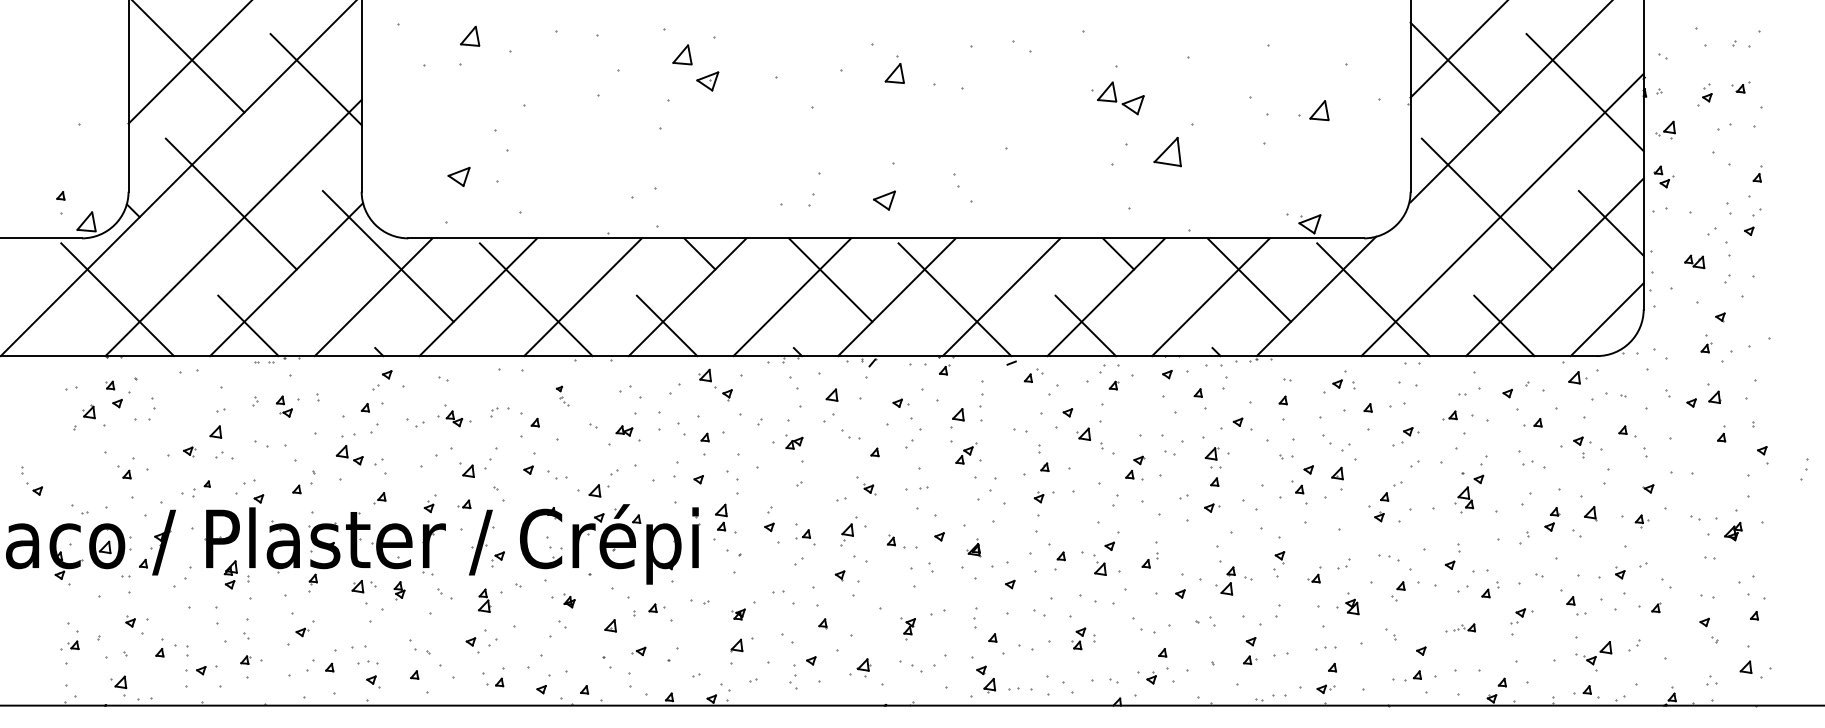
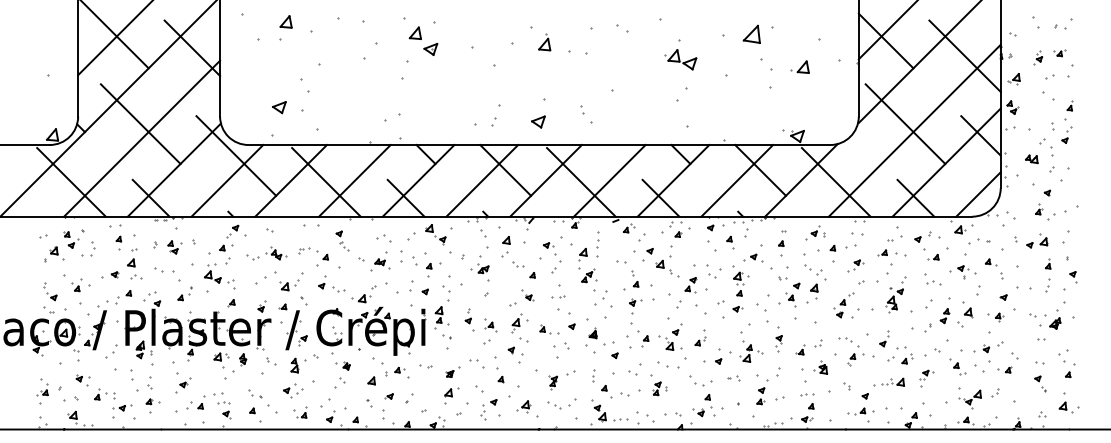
part: (1167, 150) -> (751, 33), moved
part: (60, 201) -> (118, 242), moved
part: (562, 395) -> (342, 240), size x1.67
part: (1804, 469) -> (1047, 285), moved
part: (32, 480) -> (50, 291), moved
part: (196, 488) -> (119, 297), size x1.43
part: (1459, 626) -> (888, 381), size x1.67

